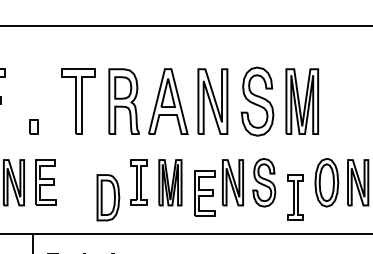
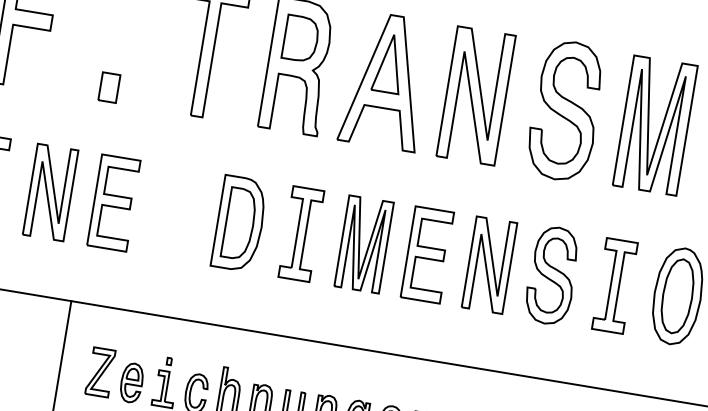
part: (204, 193) -> (426, 254), moved
part: (108, 197) -> (240, 223), moved
part: (295, 197) -> (614, 285), moved

